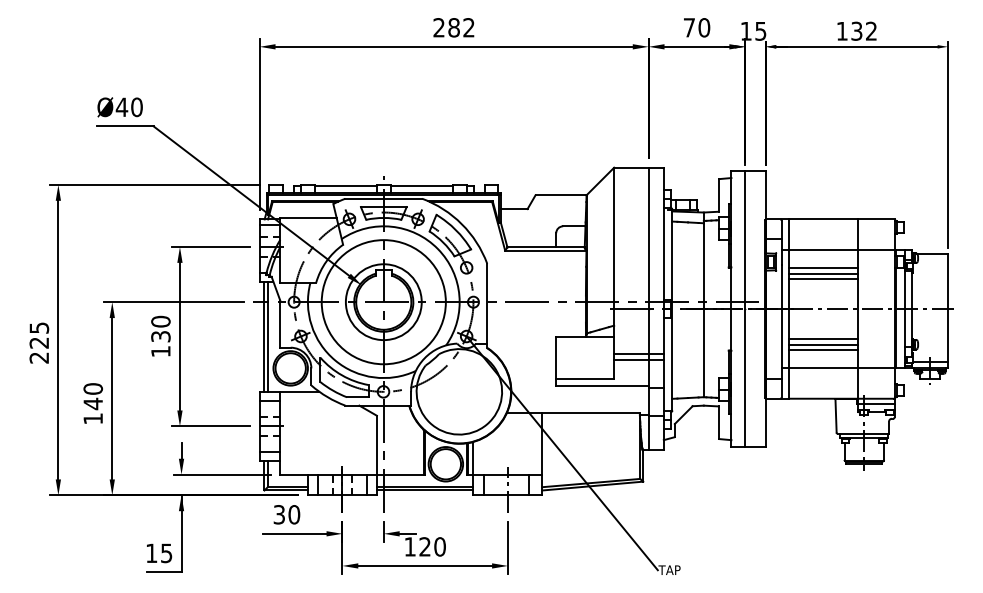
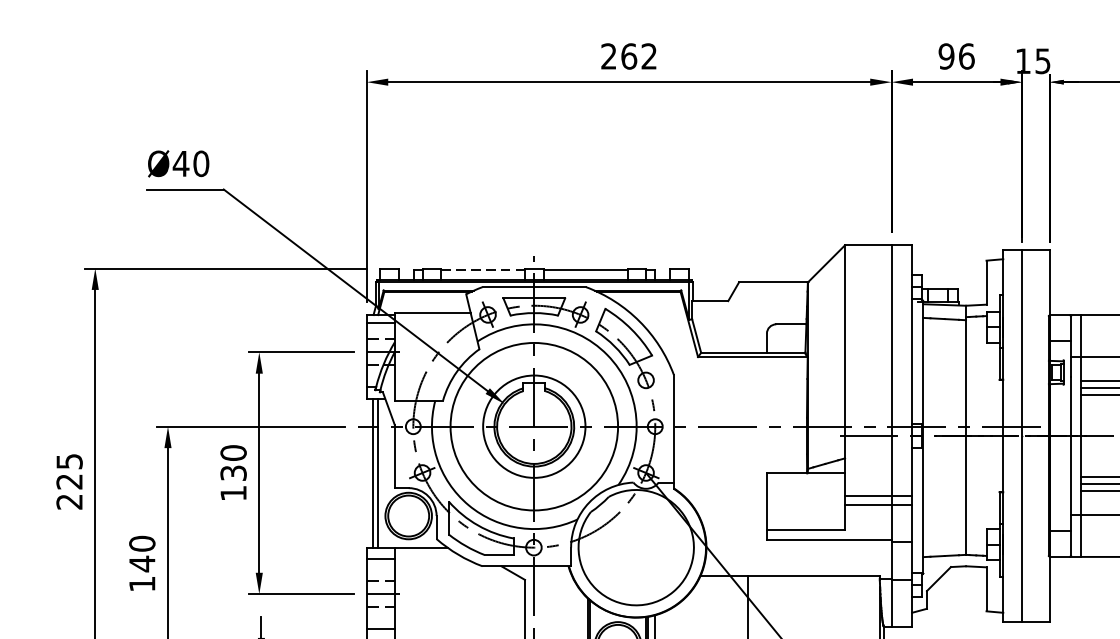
text: (454, 27) -> (629, 56), 282 -> 262
text: (696, 27) -> (956, 56), 70 -> 96
line: (345, 186) -> (482, 270), solid -> dashed

